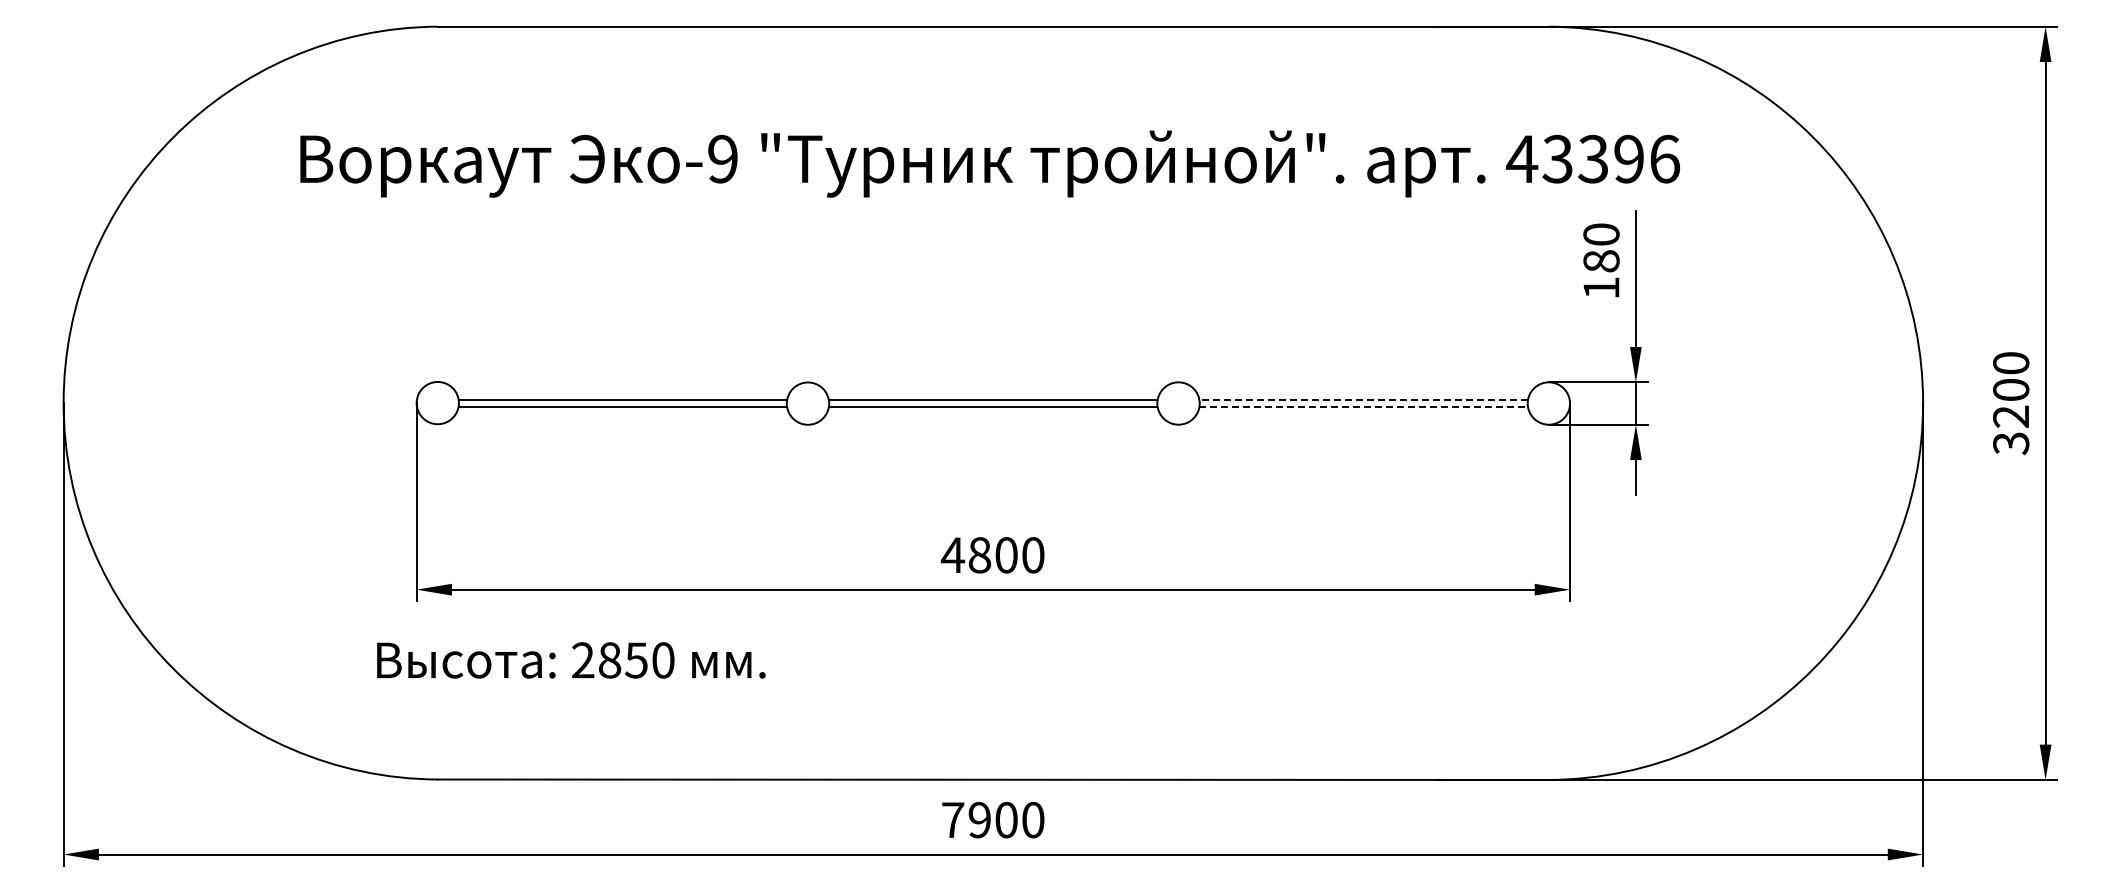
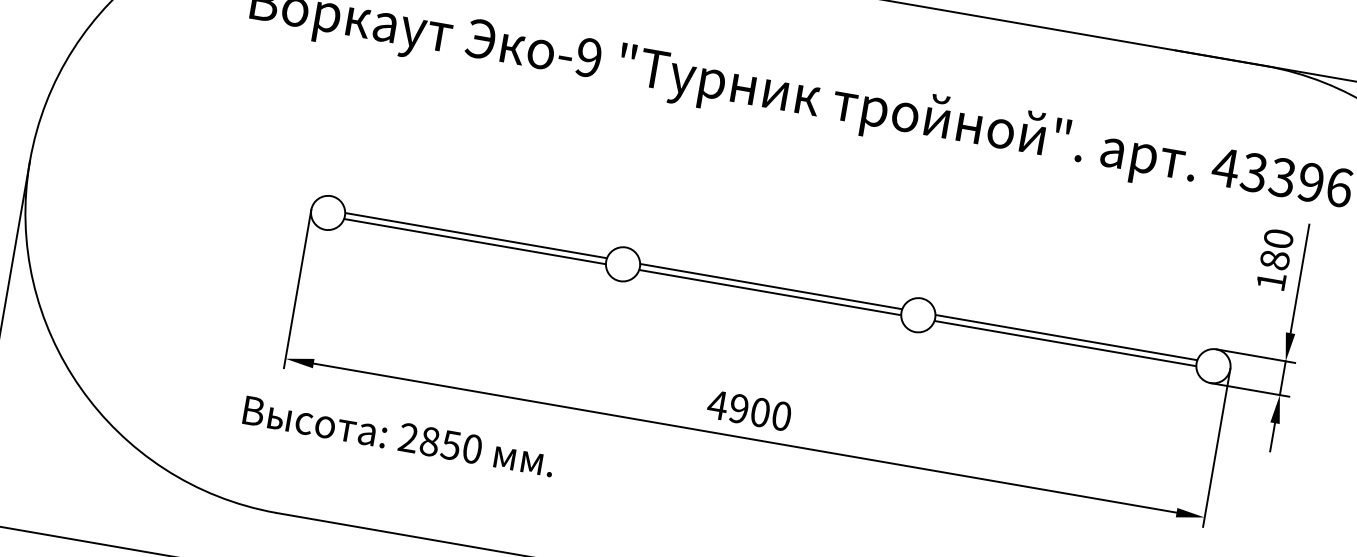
line: (1363, 399) -> (1066, 337), dashed -> solid
line: (1363, 407) -> (1065, 343), dashed -> solid
text: (979, 555) -> (738, 408), 4800 -> 4900

